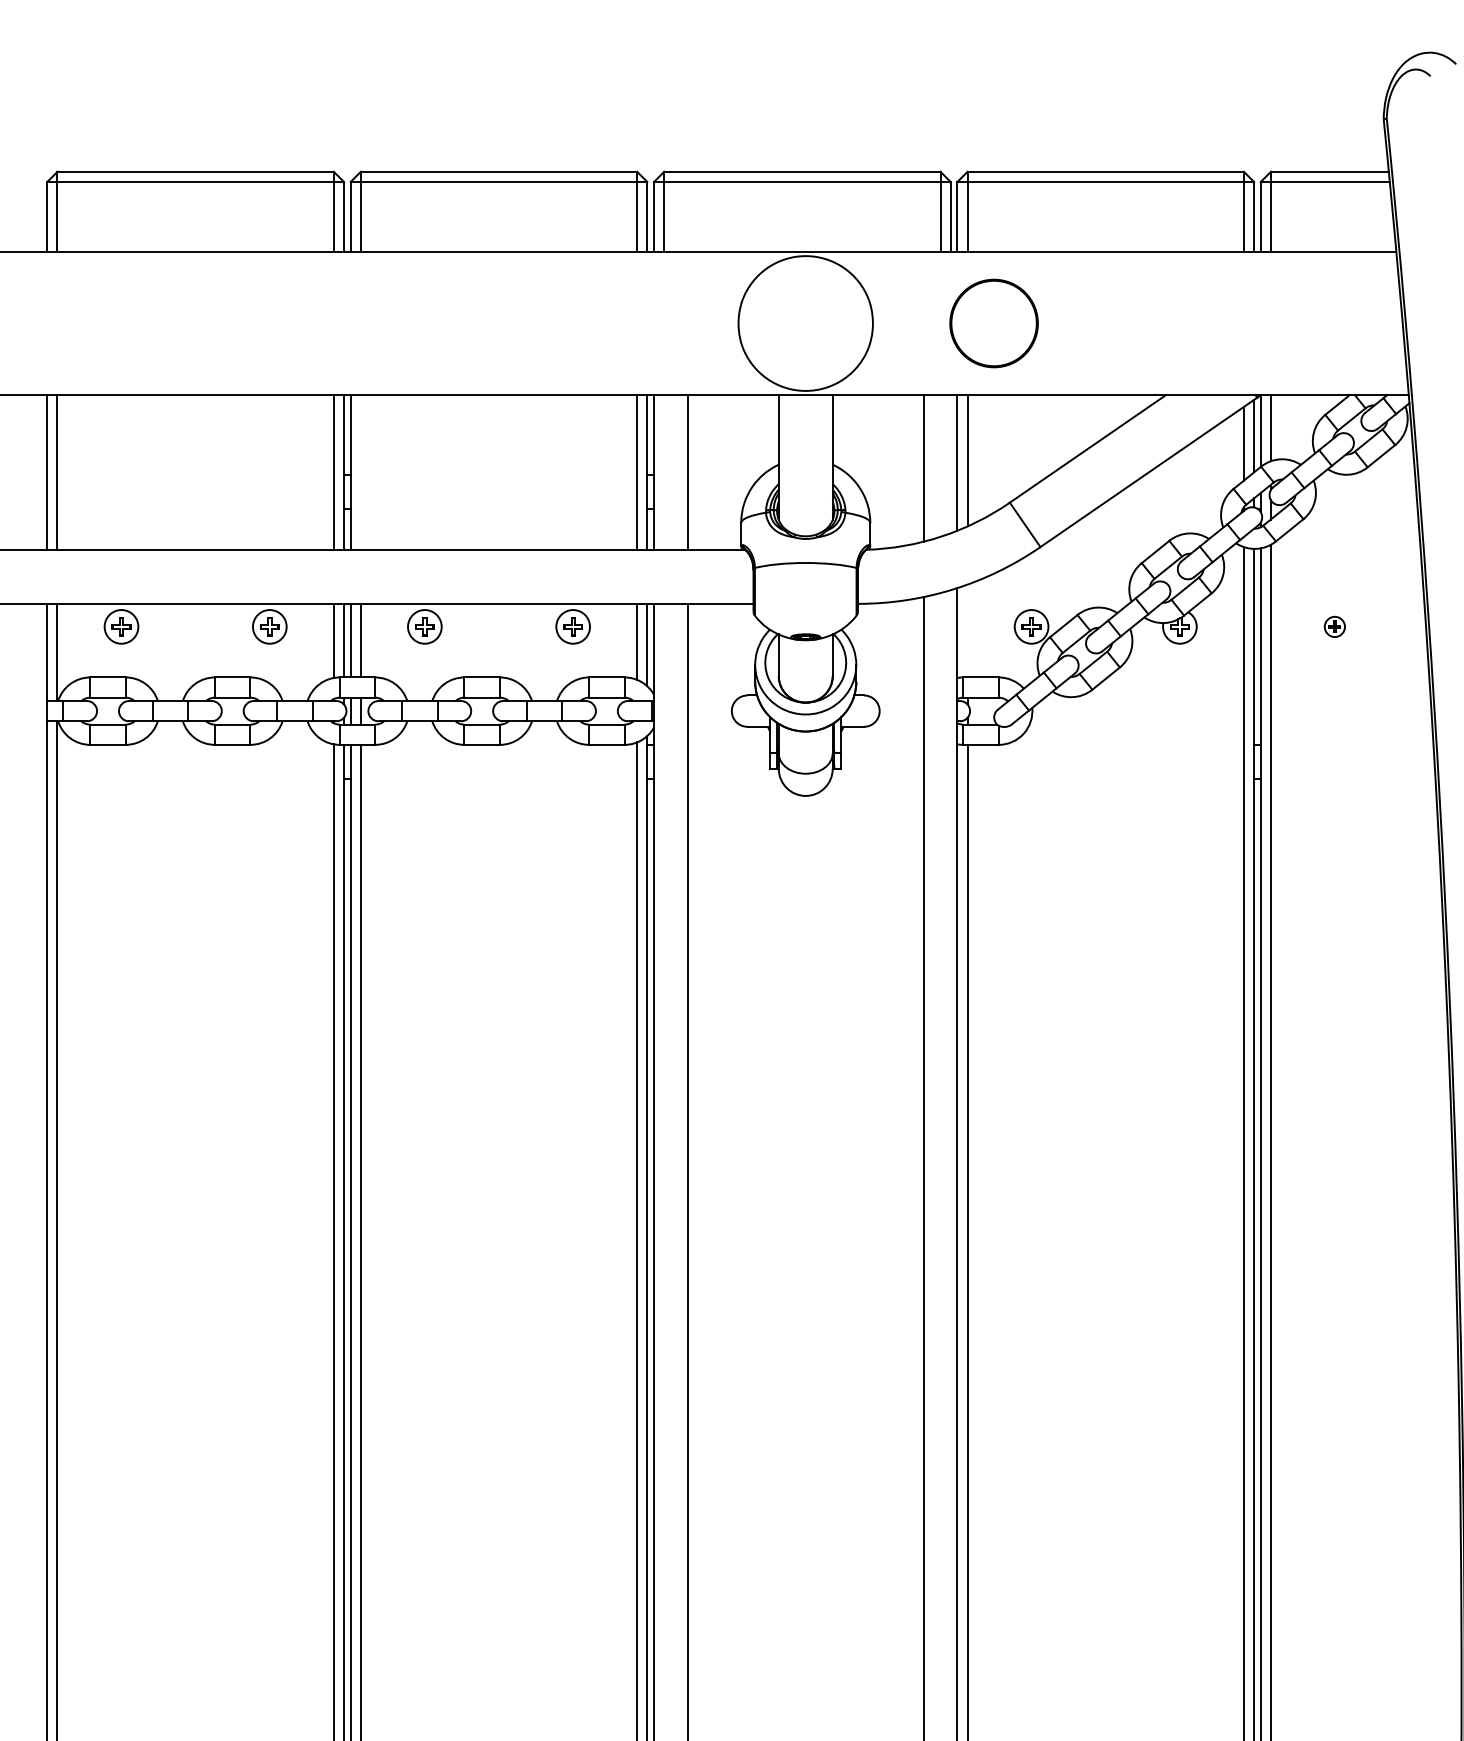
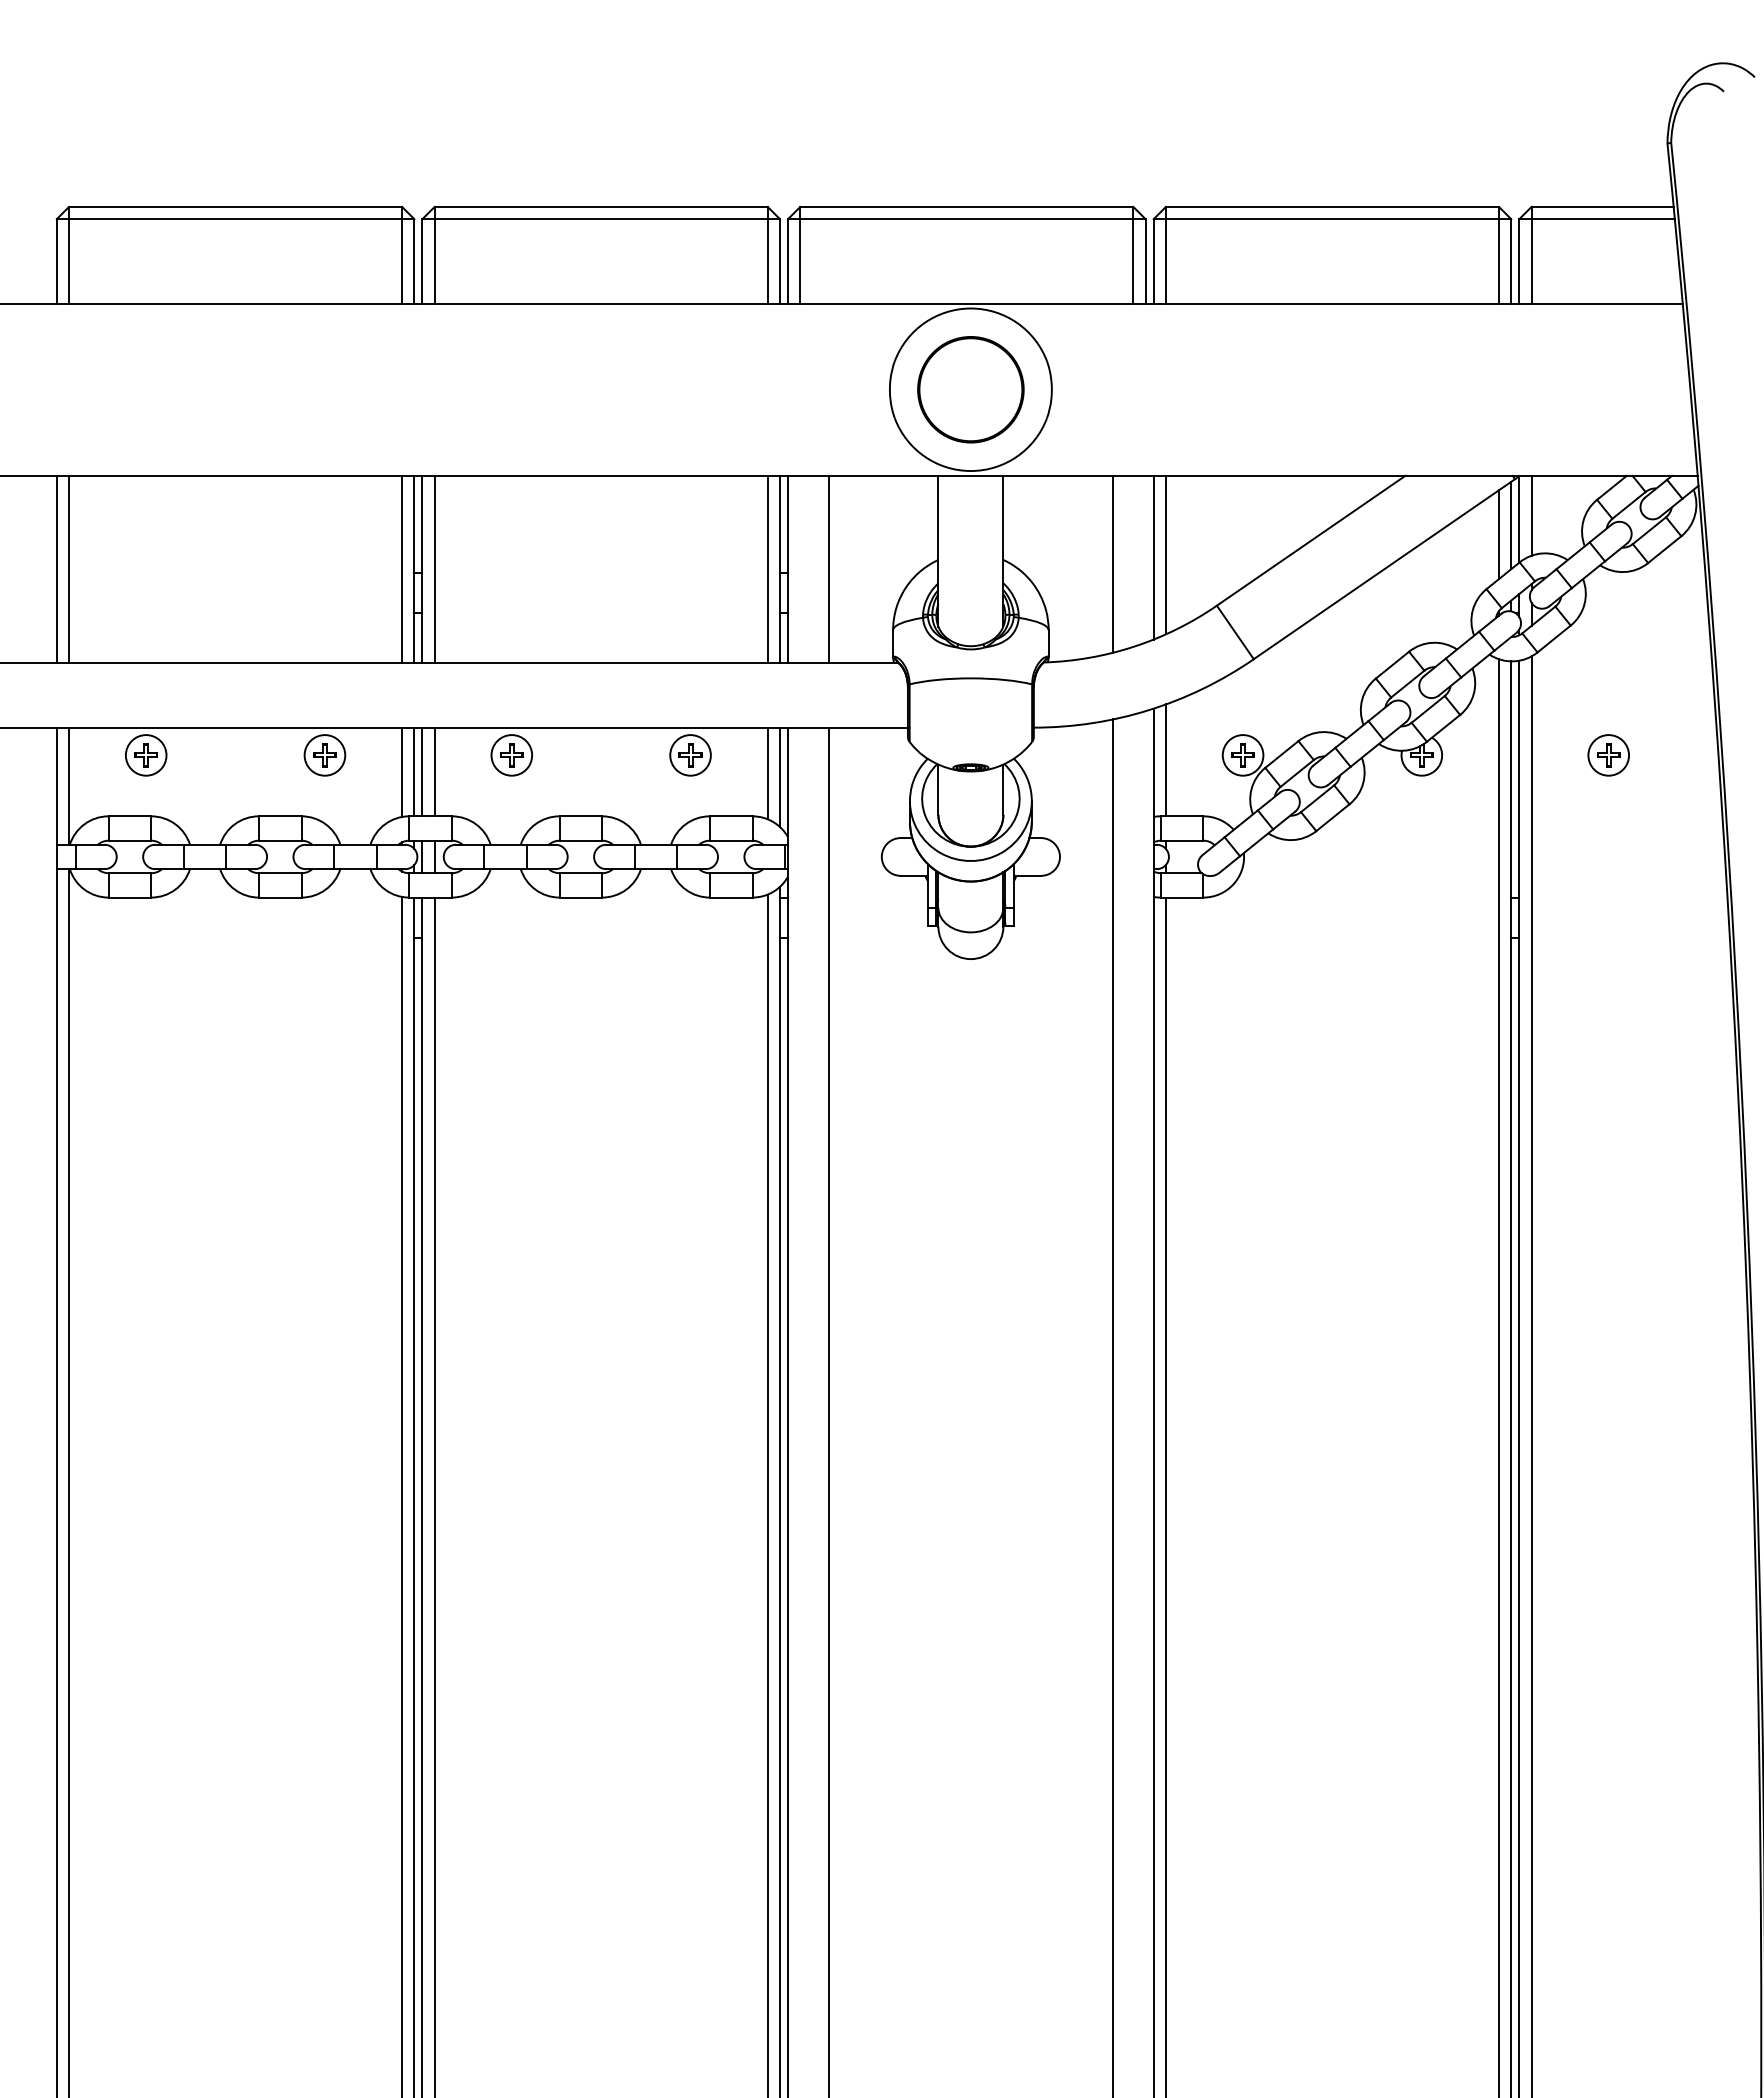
circle: (993, 323) -> (970, 389), moved
line: (360, 471) -> (434, 568), added
part: (1334, 626) -> (1608, 755), size x1.67
line: (967, 631) -> (1165, 760), added

